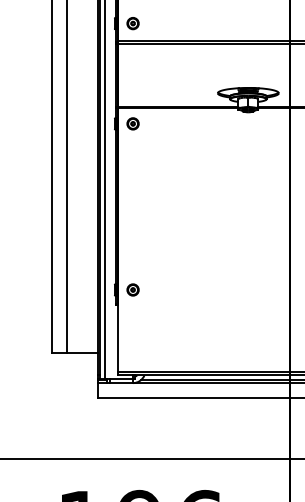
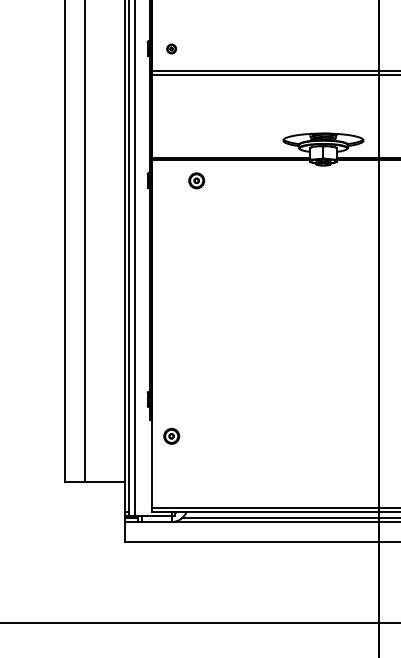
part: (132, 23) -> (170, 48), size x0.6
part: (132, 123) -> (195, 180), moved
part: (132, 289) -> (170, 435), moved

